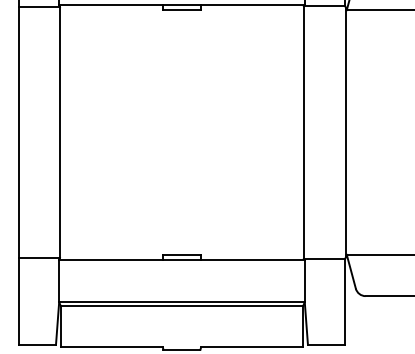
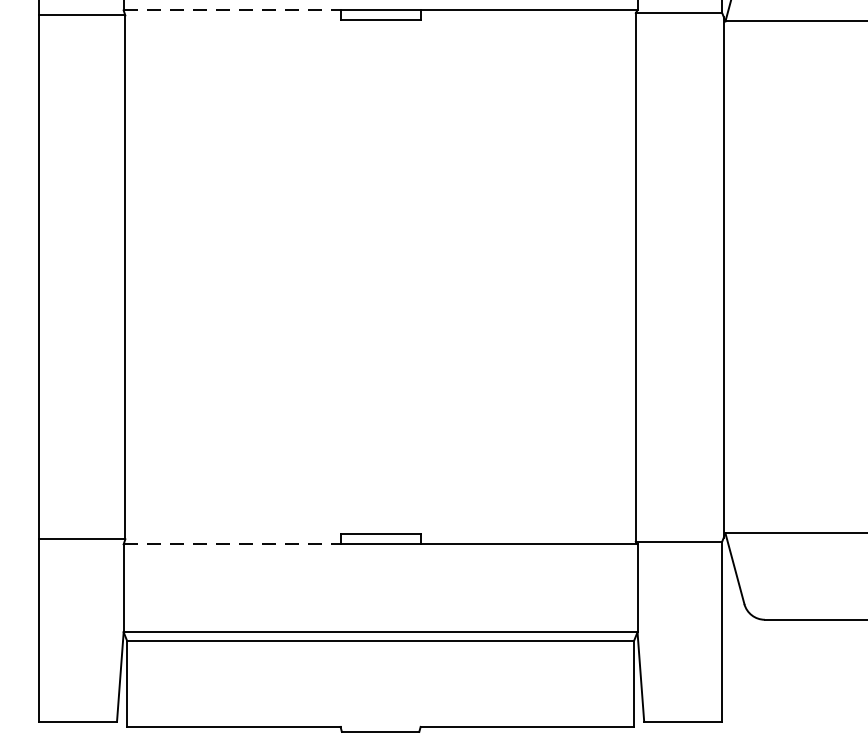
line: (111, 4) -> (233, 9), solid -> dashed
line: (111, 260) -> (233, 545), solid -> dashed

